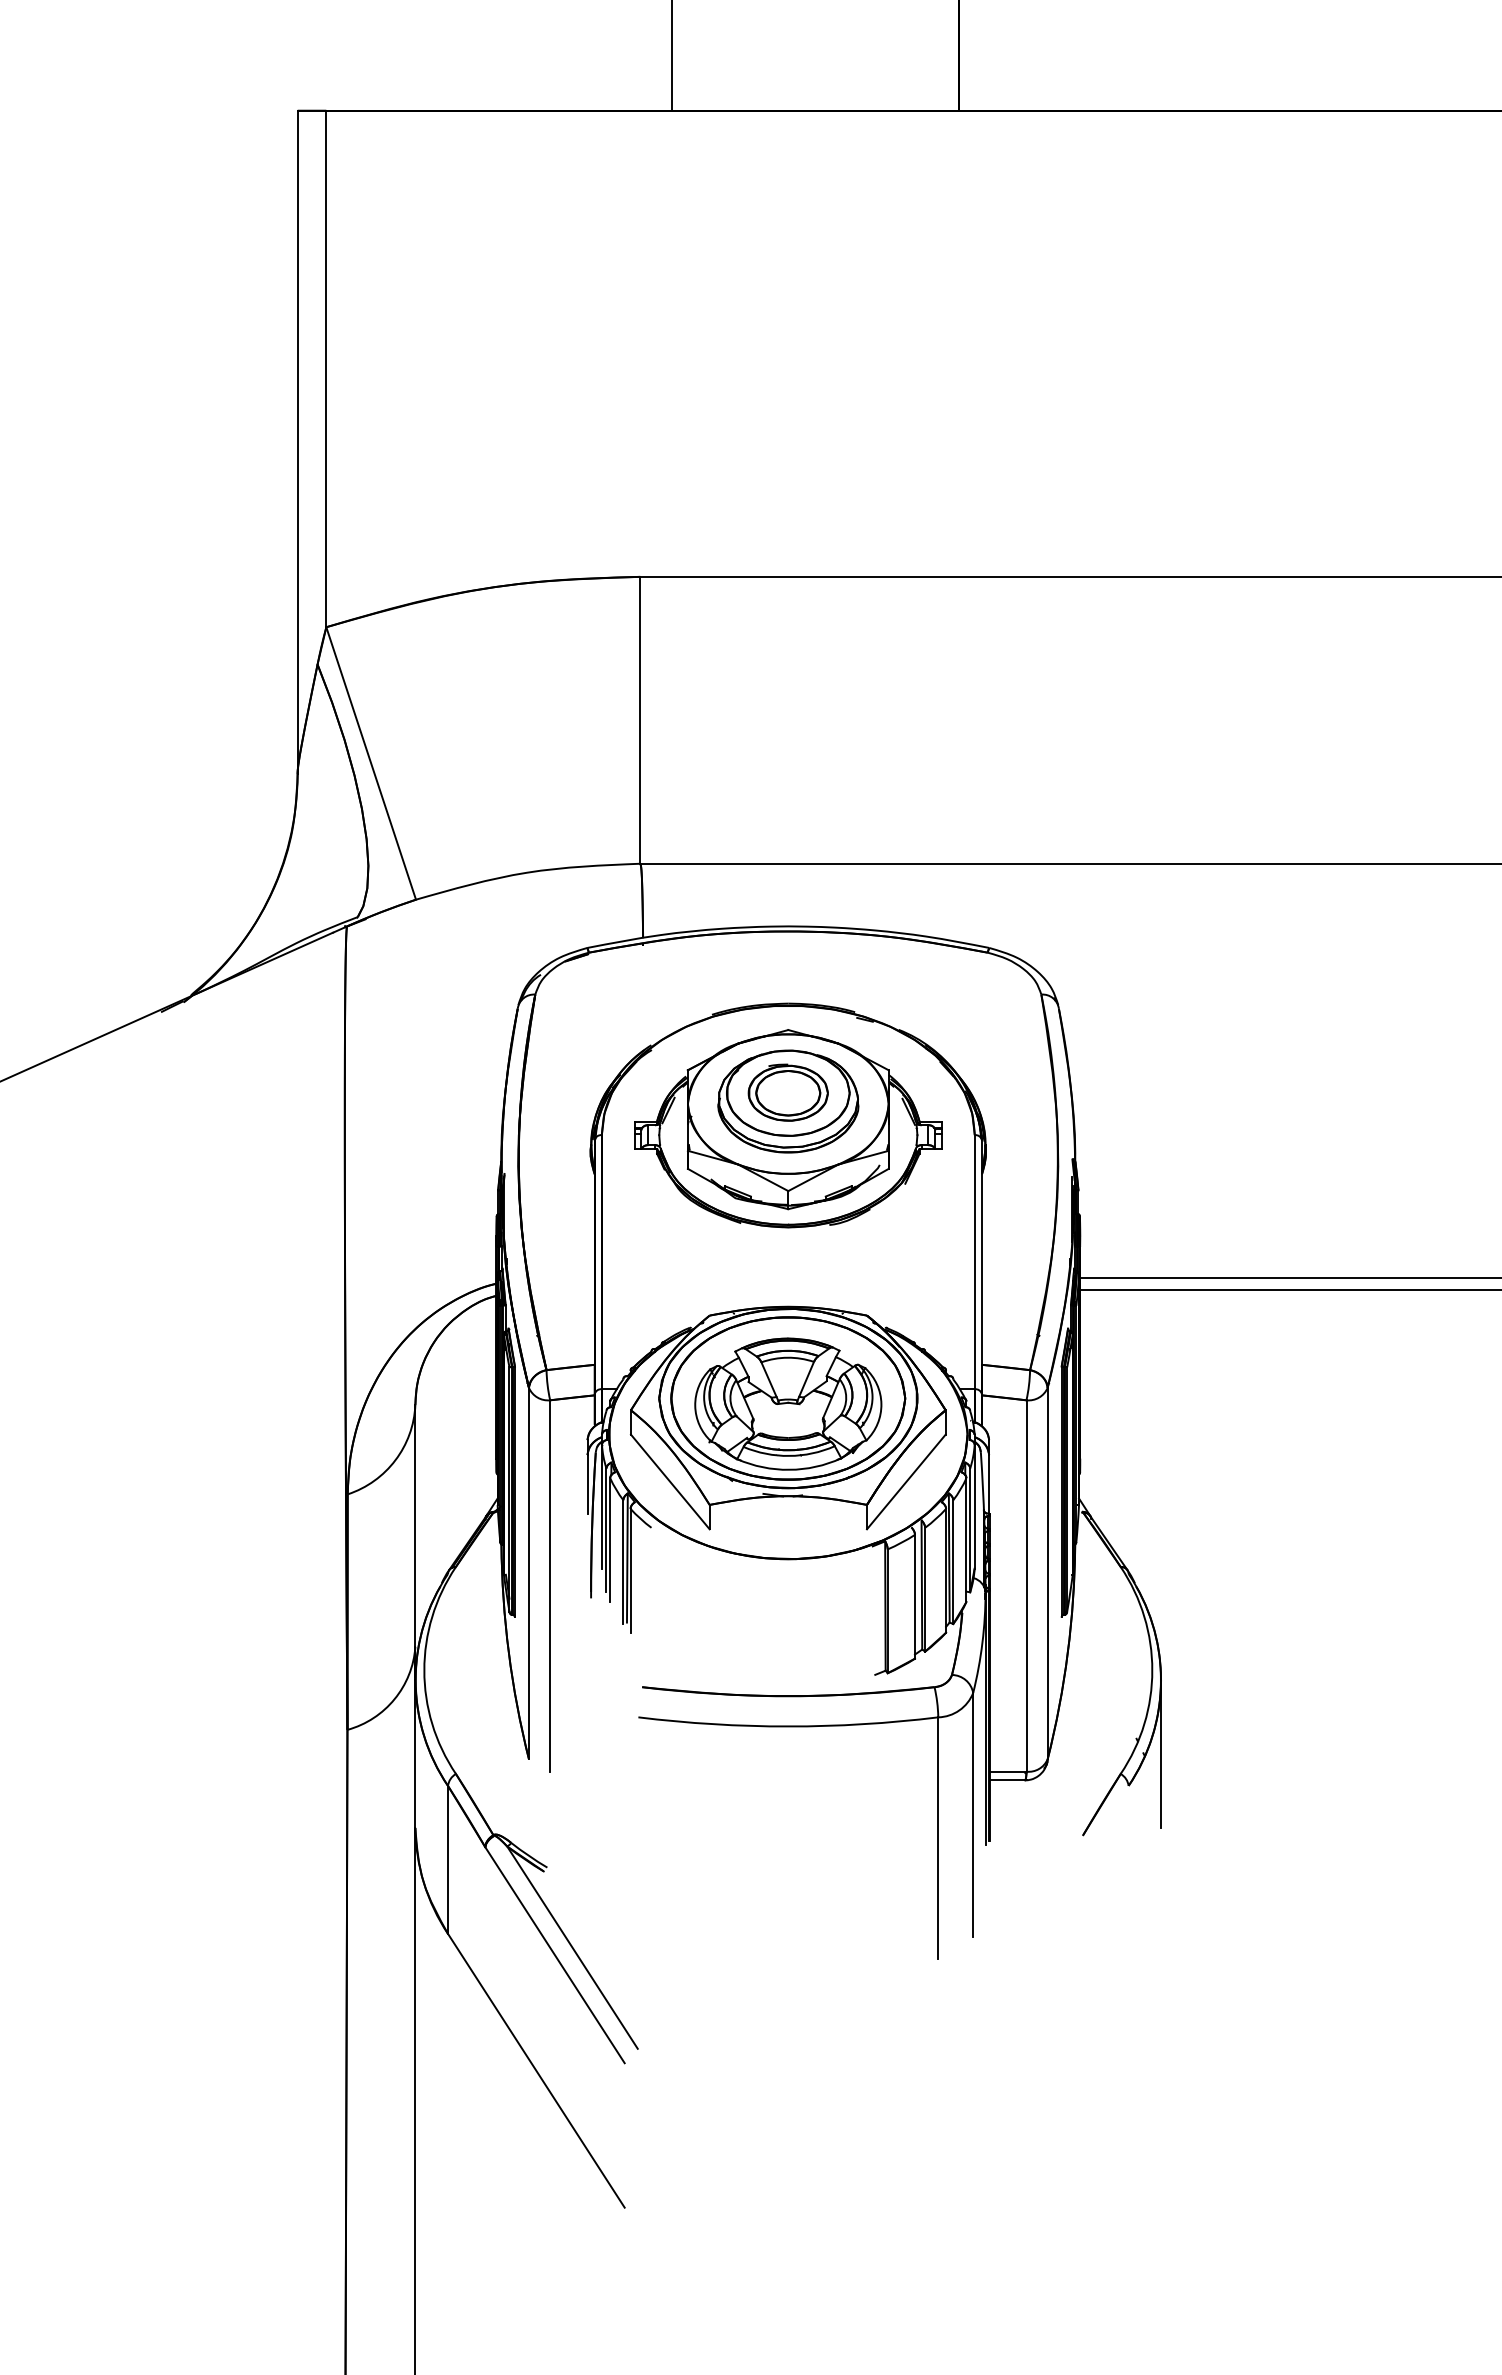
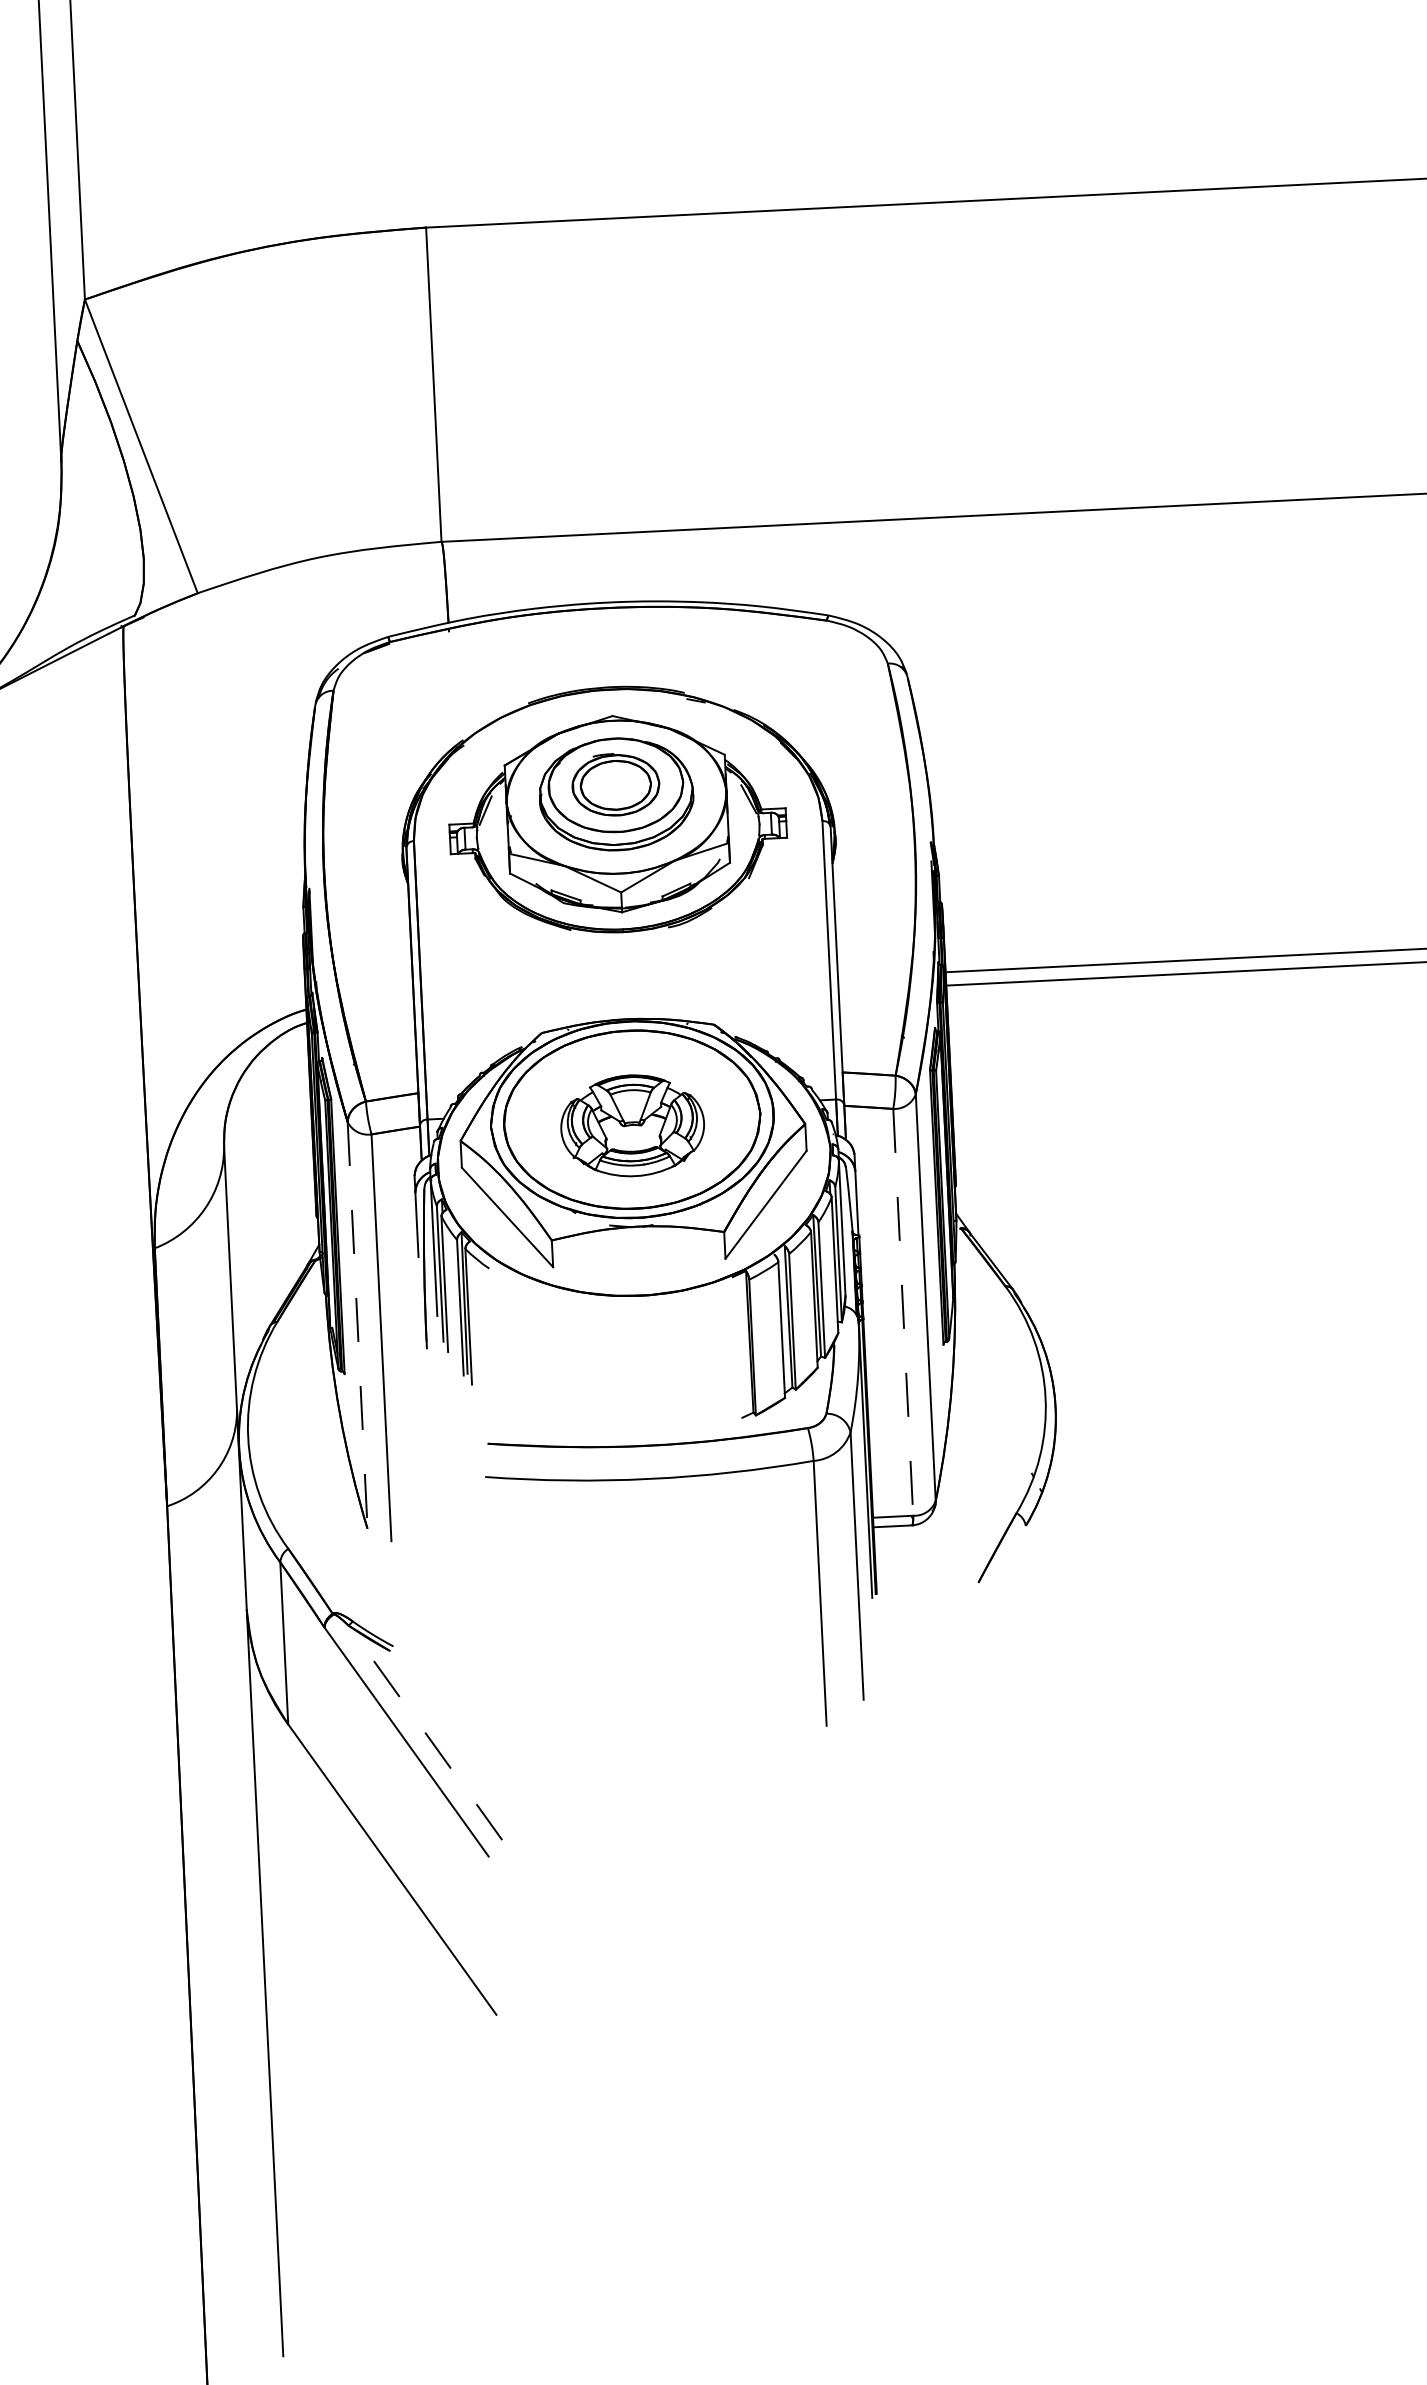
part: (788, 1403) -> (632, 1125), size x0.7
line: (528, 1573) -> (357, 1325), solid -> dashed
line: (1026, 1586) -> (903, 1312), solid -> dashed
line: (1161, 1753) -> (1060, 1488), removed
line: (572, 1947) -> (425, 1732), solid -> dashed

